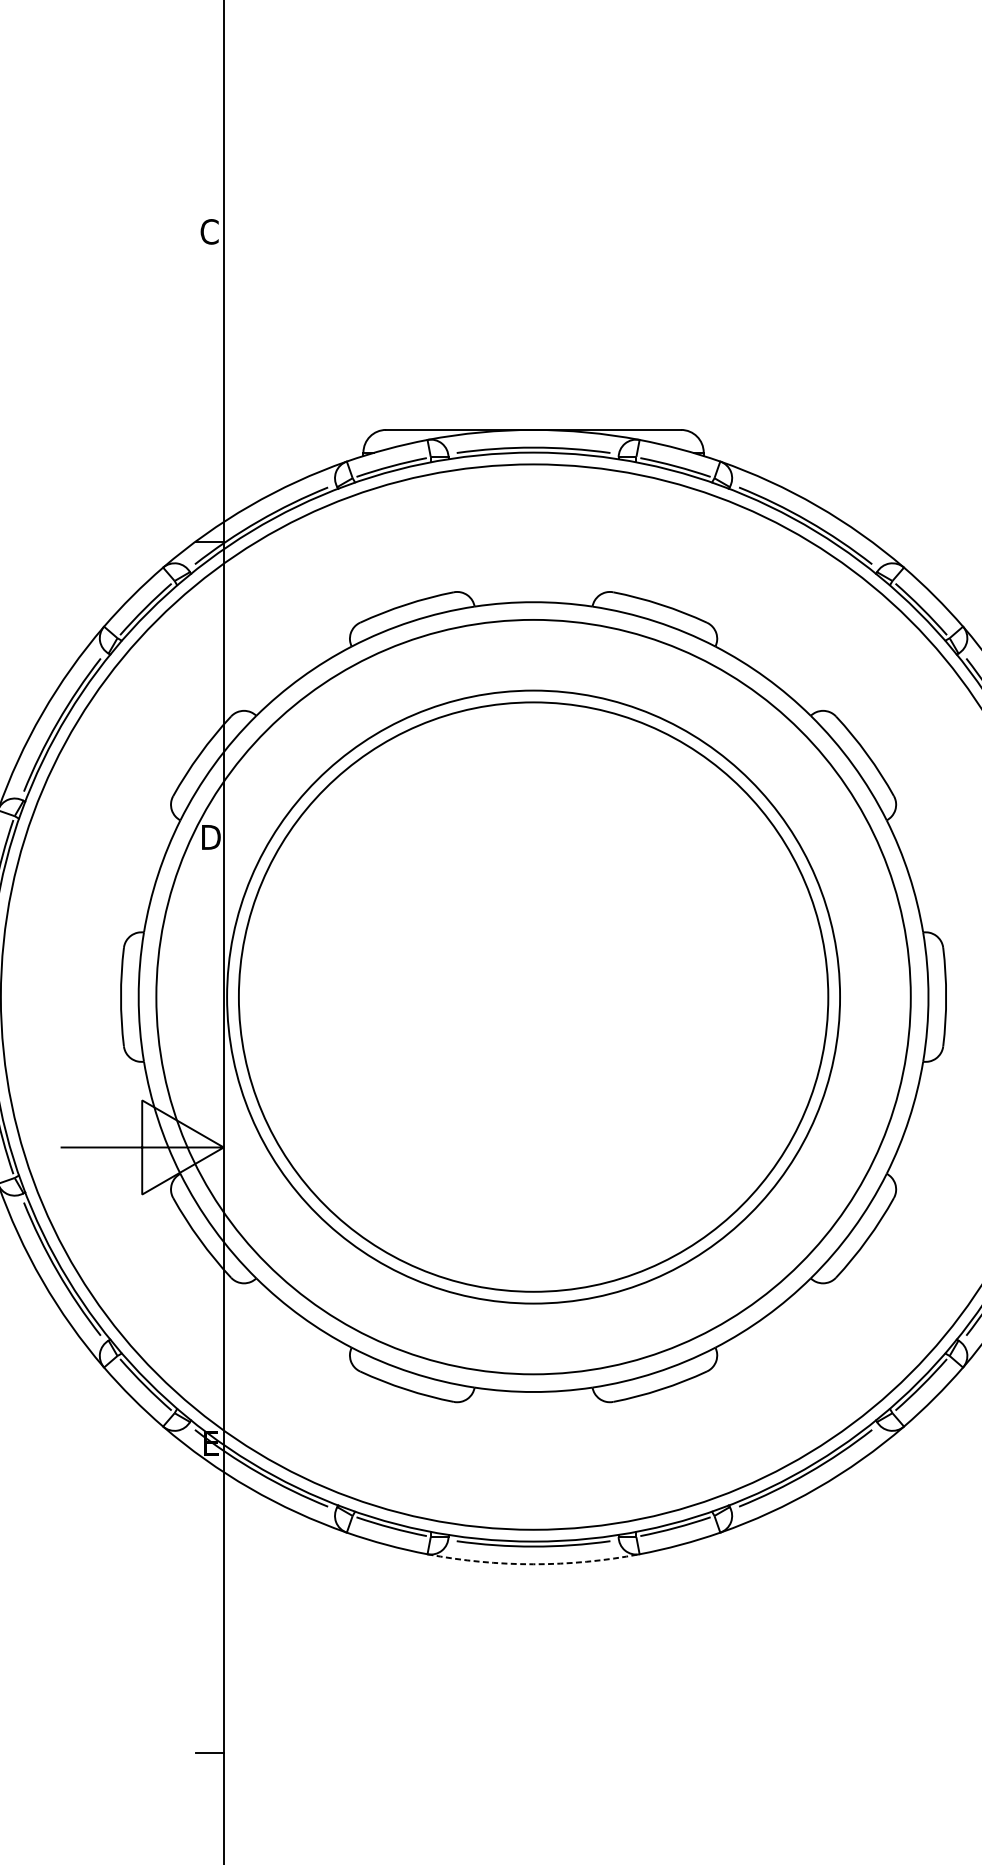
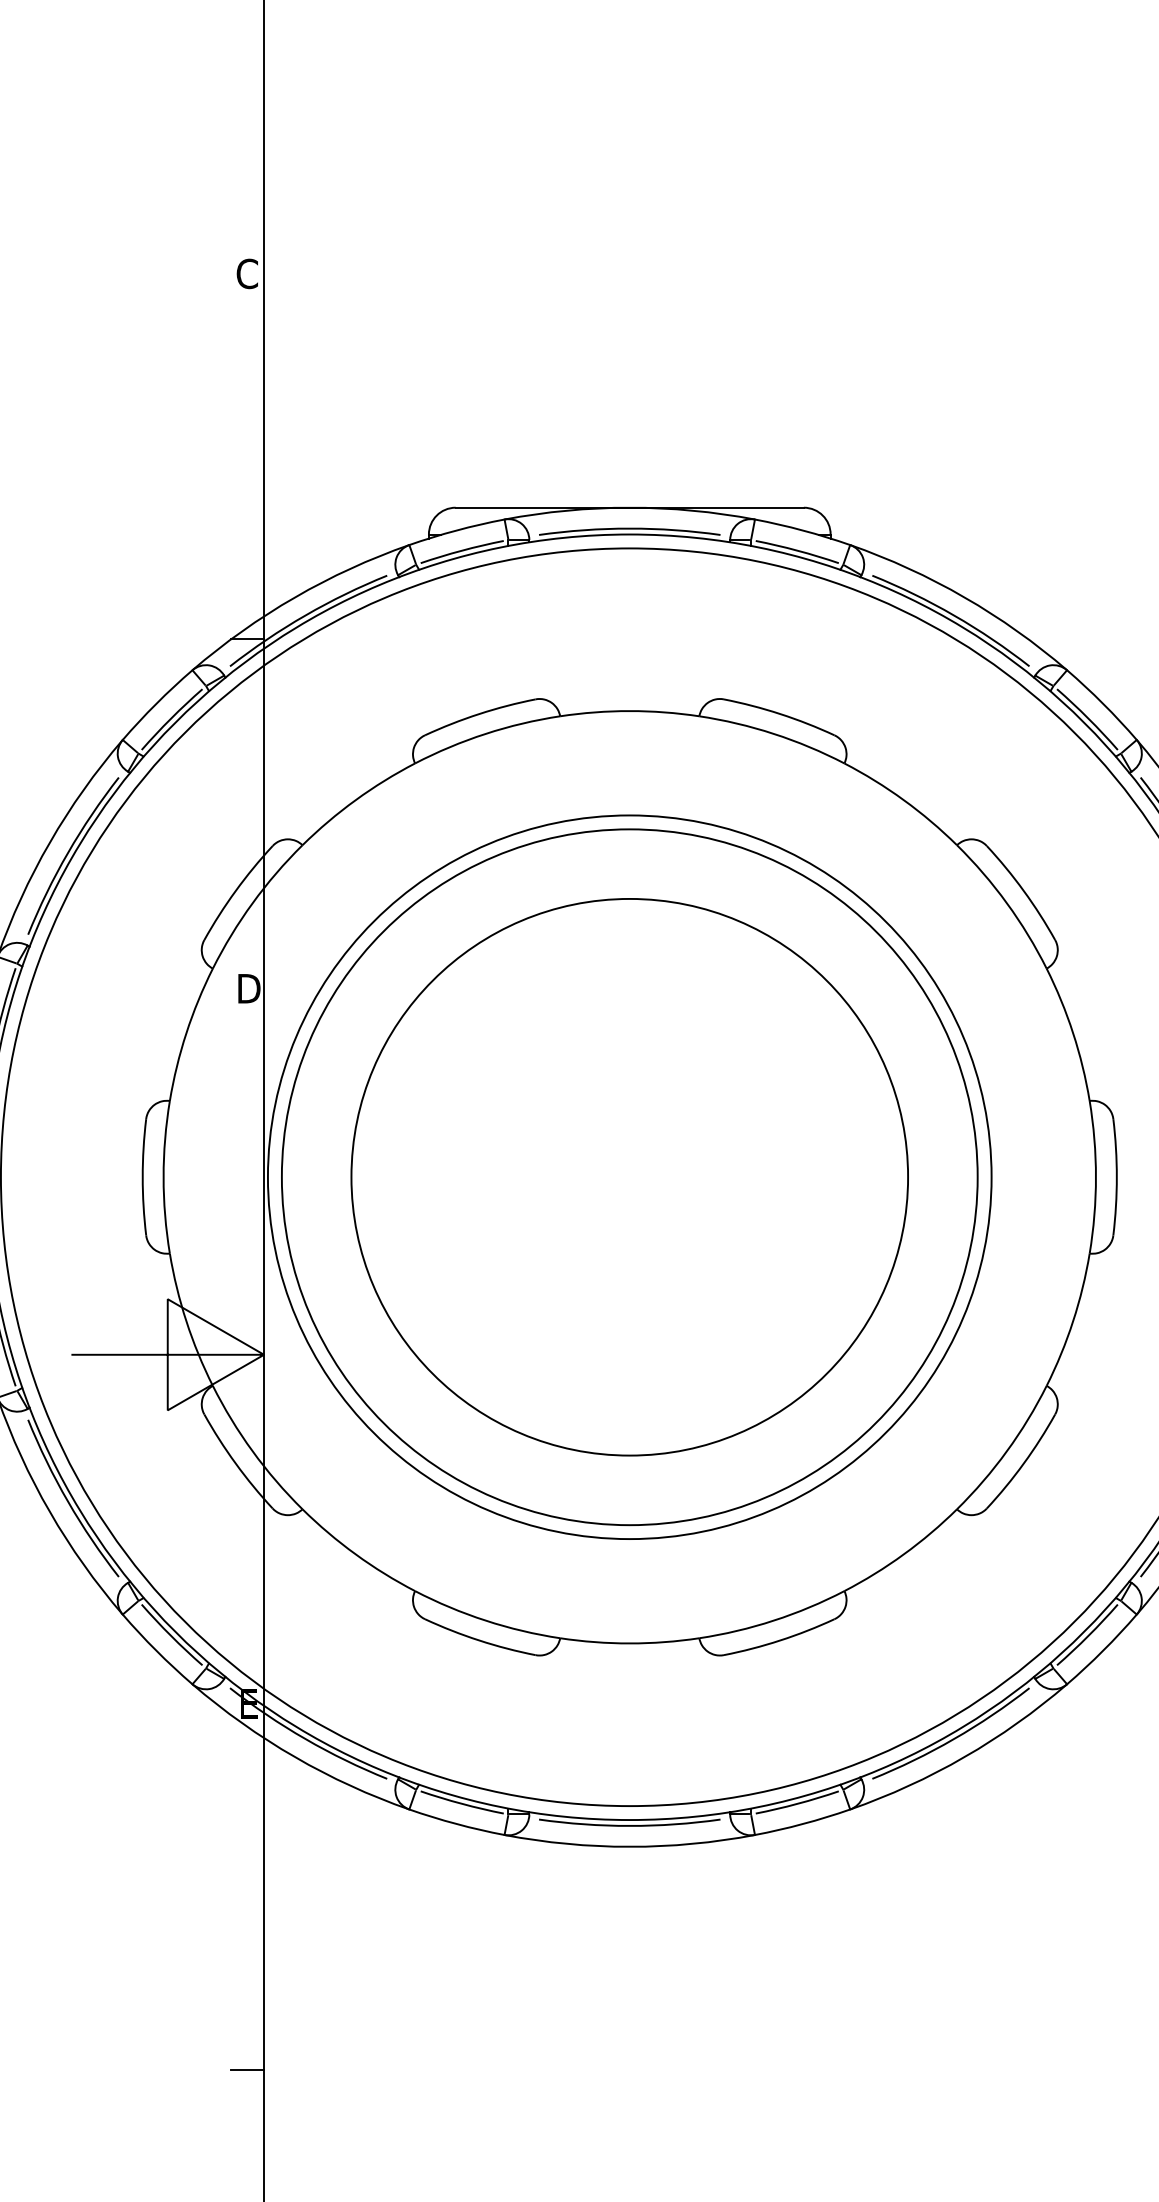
circle: (533, 996) -> (629, 1176), size x0.62
arc: (533, 1564) -> (629, 1846), dashed -> solid

